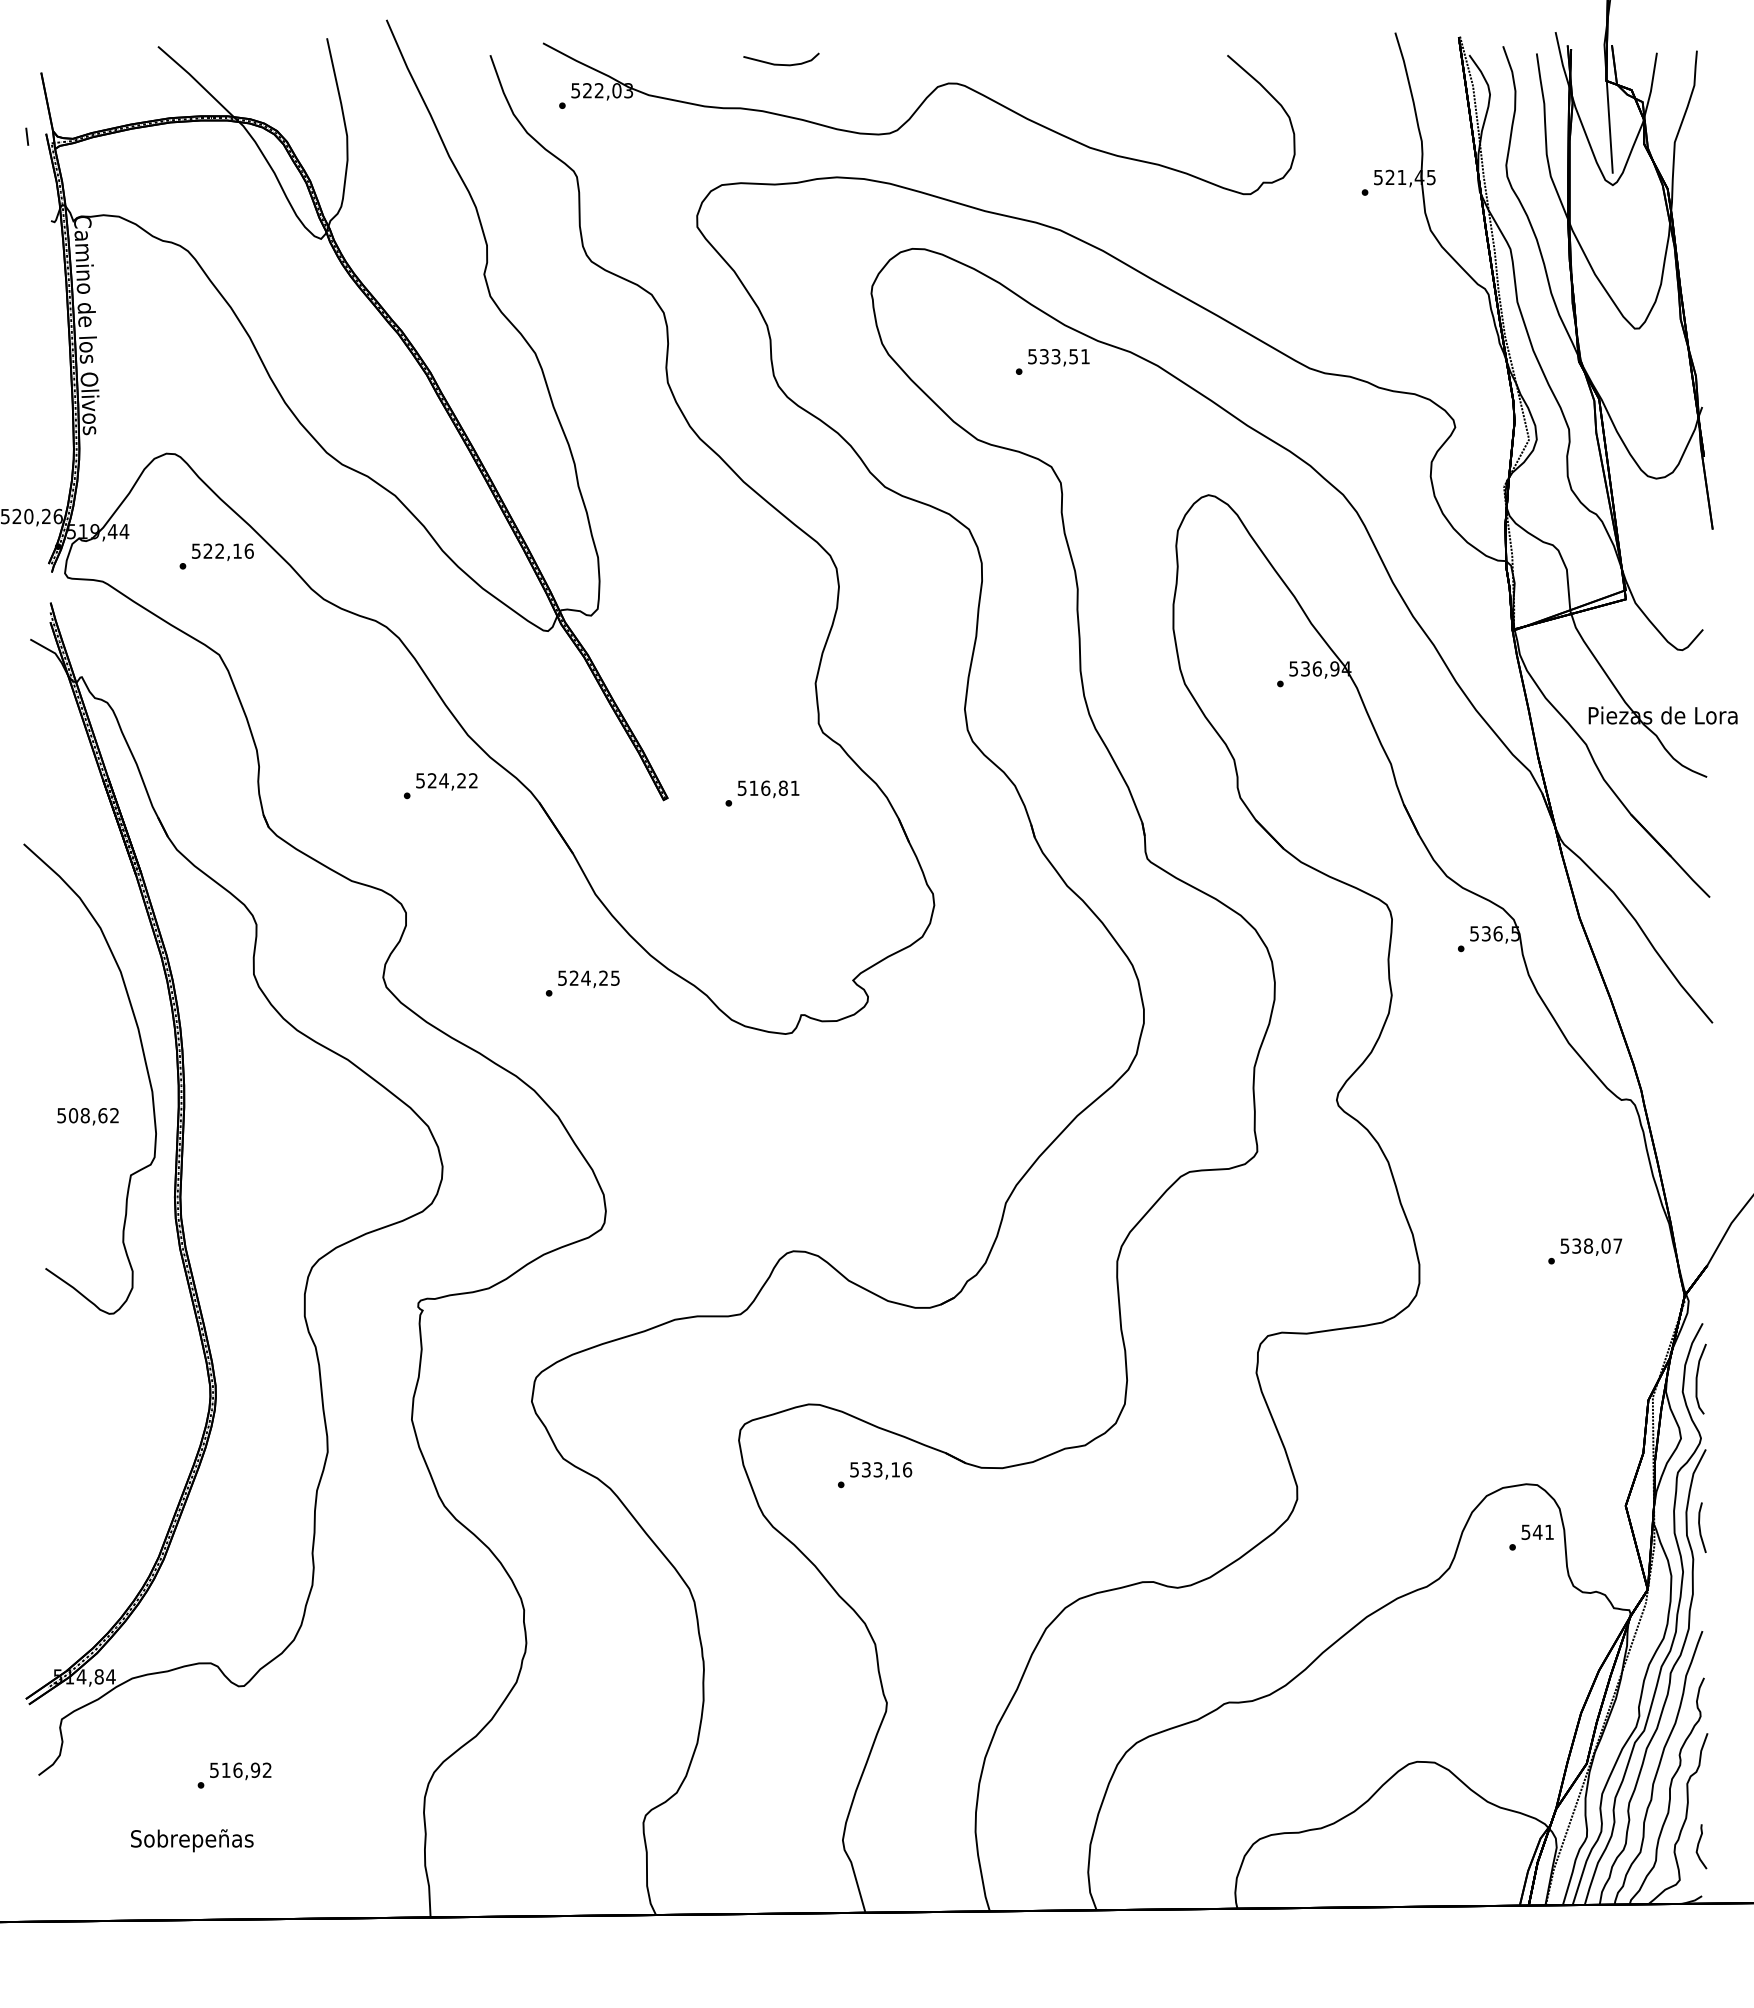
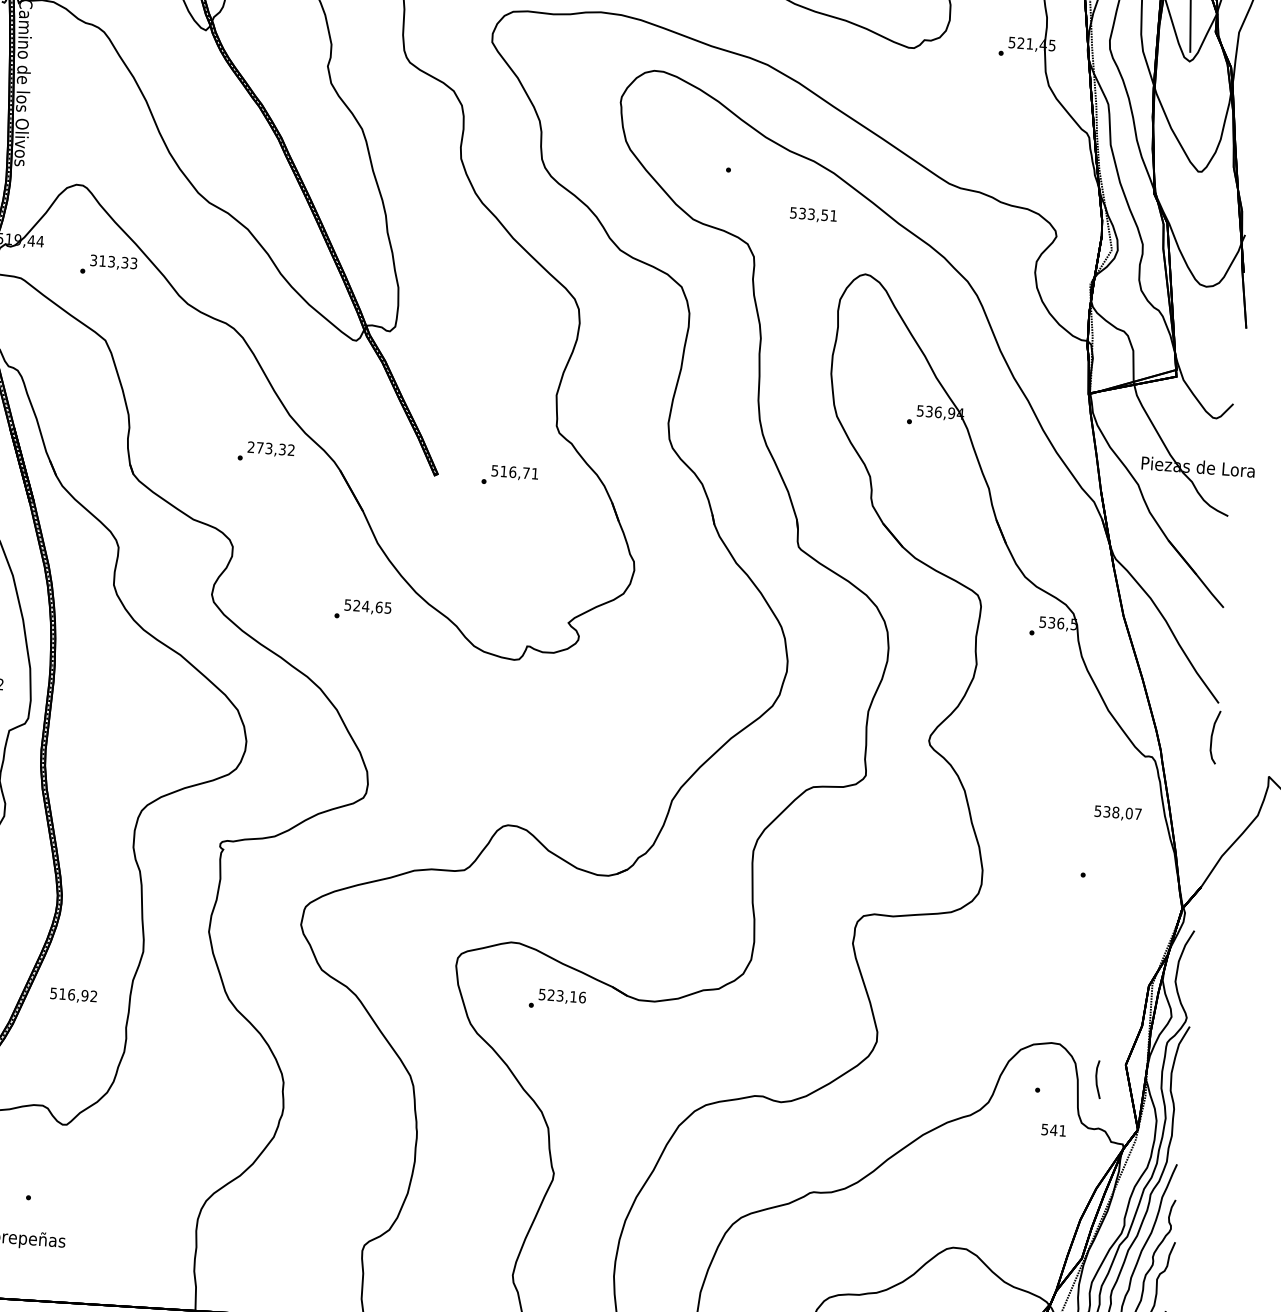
text: (1058, 357) -> (813, 215), moved
text: (222, 550) -> (113, 261), 522,16 -> 313,33
text: (441, 780) -> (267, 448), 524,22 -> 273,32
text: (782, 787) -> (525, 472), 516,81 -> 516,71
text: (603, 977) -> (379, 606), 524,25 -> 524,65
text: (1591, 1246) -> (1118, 813), moved
curve: (1697, 1378) -> (1212, 736), moved
text: (866, 1469) -> (551, 995), 533,16 -> 523,16
line: (1700, 1527) -> (1097, 1079), moved
text: (1537, 1531) -> (1053, 1129), moved
text: (240, 1771) -> (73, 995), moved

